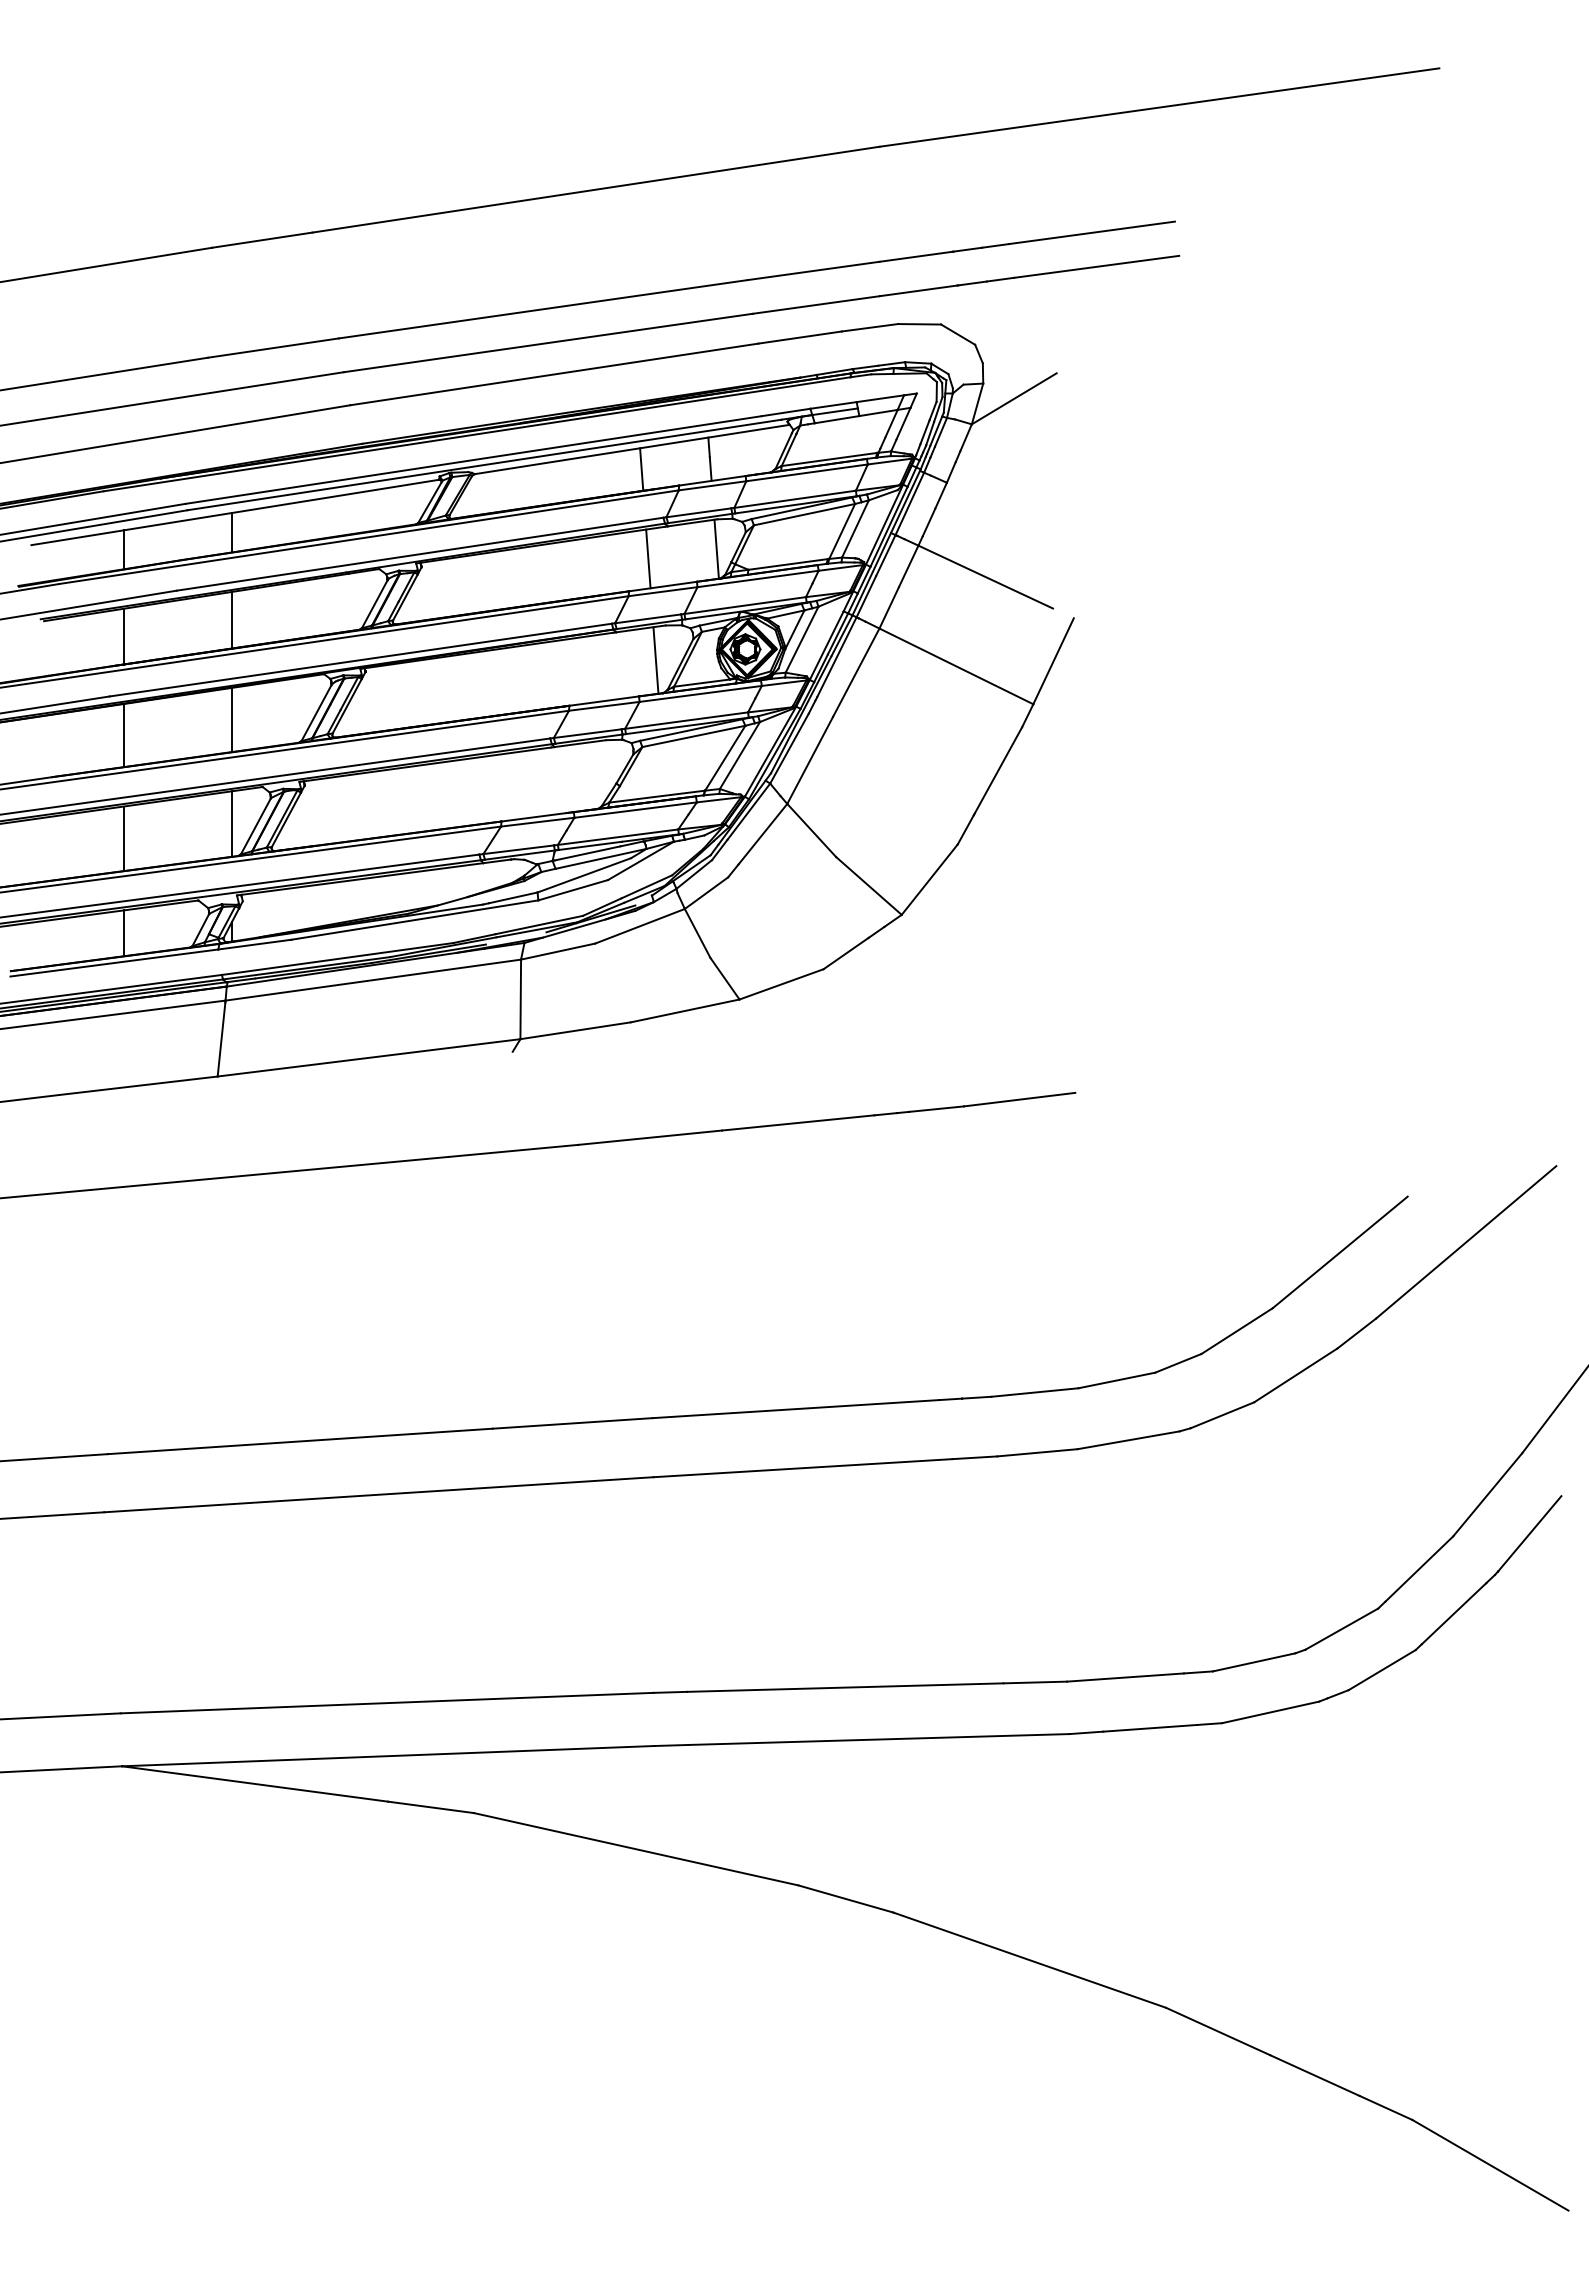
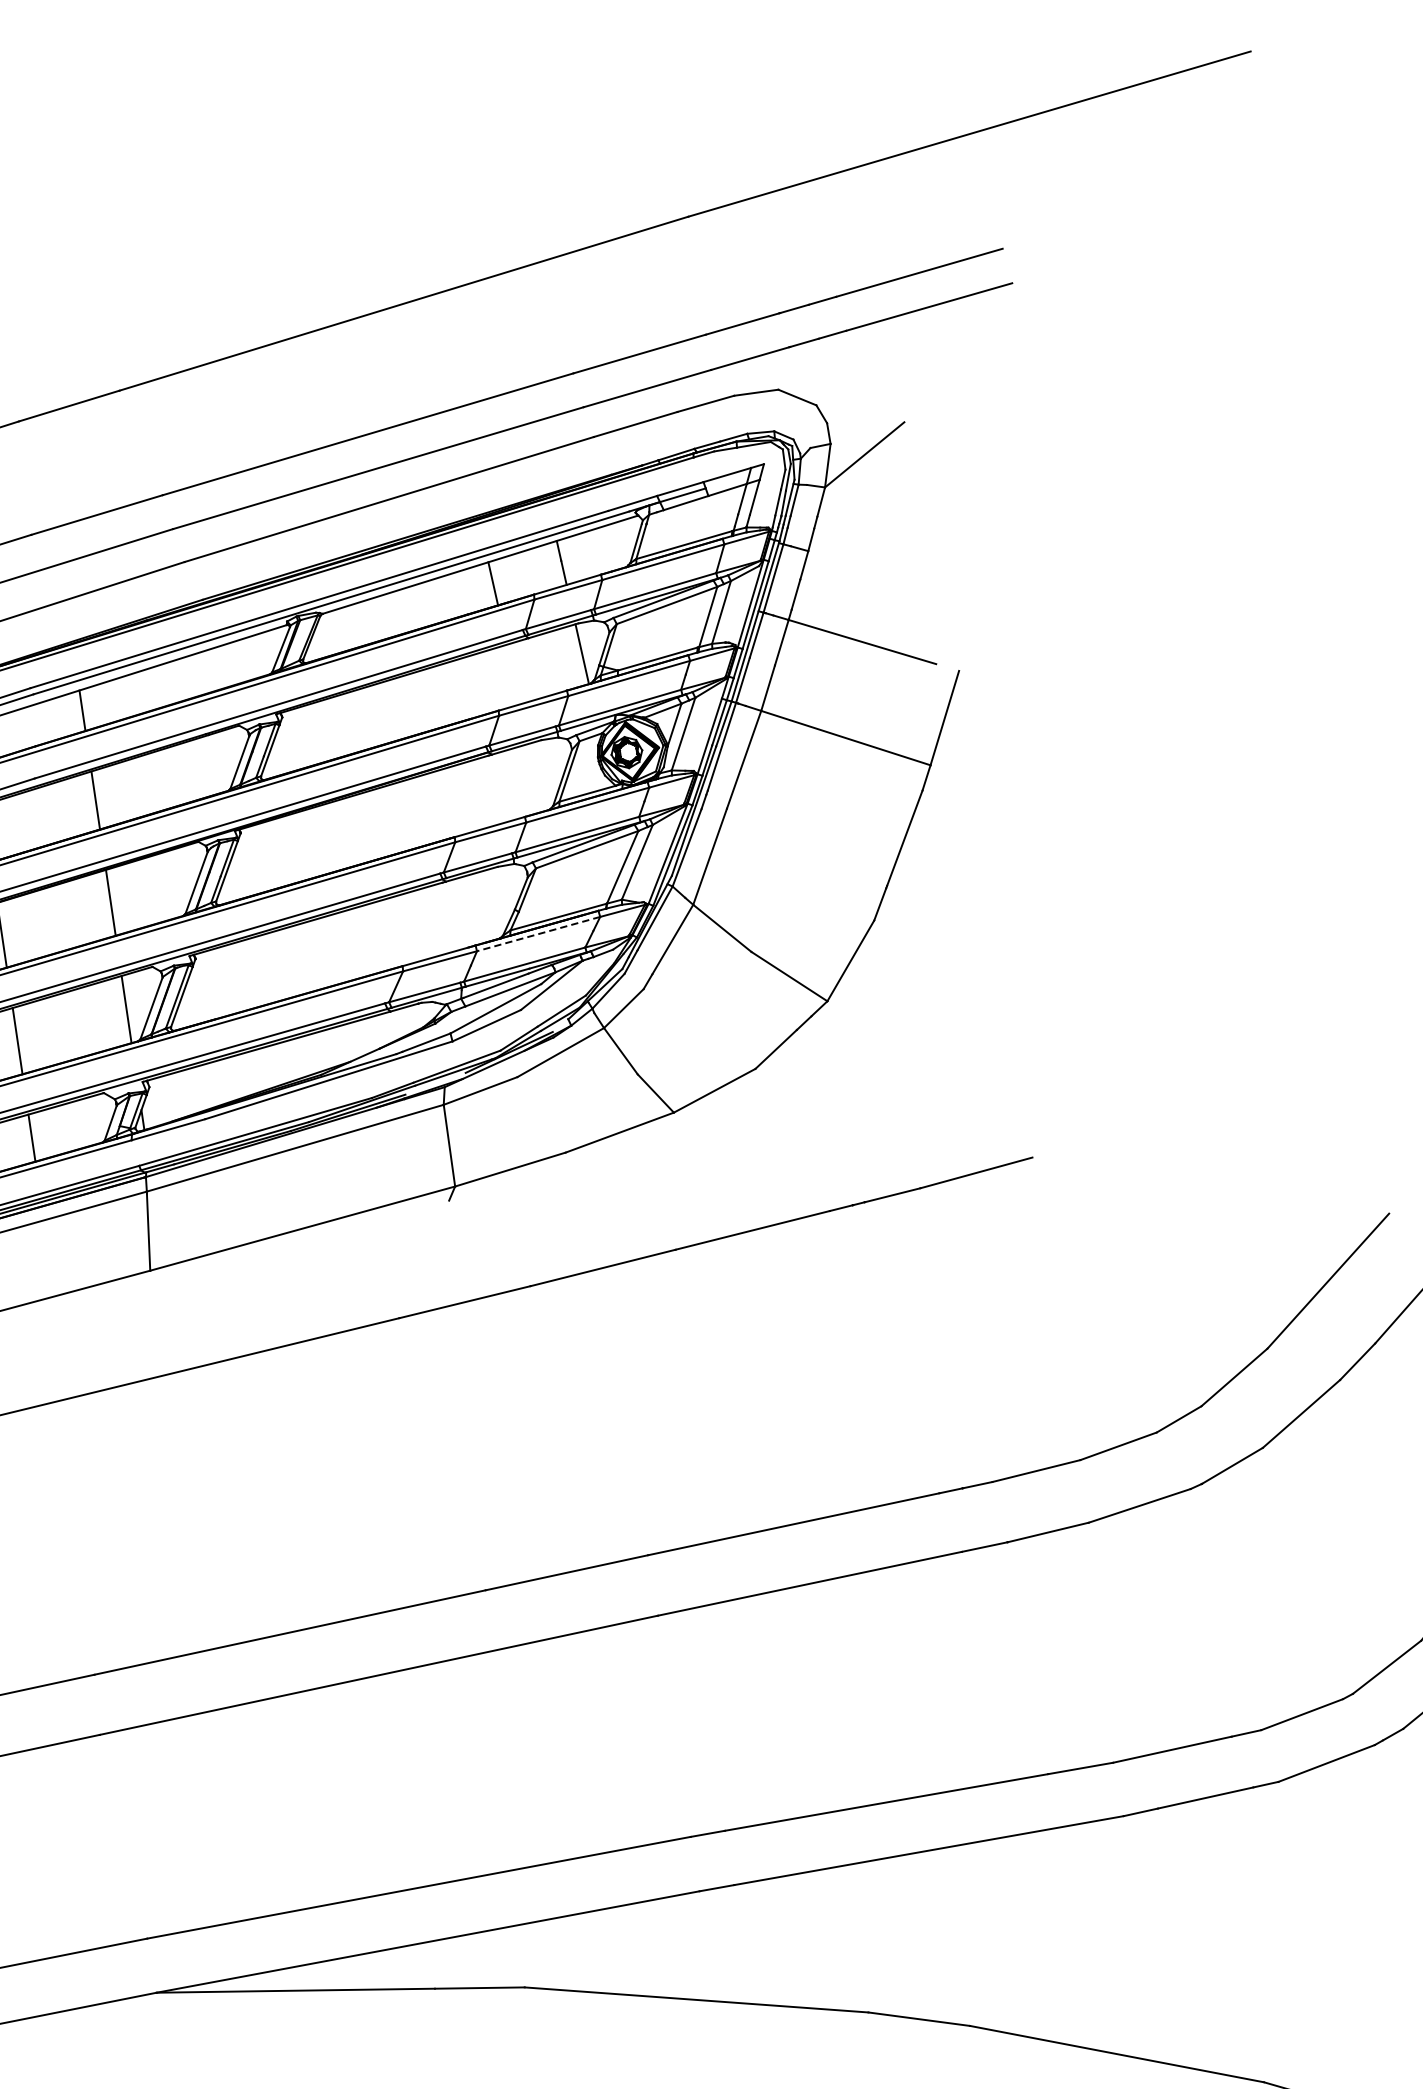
line: (648, 558) -> (513, 674), removed
line: (655, 660) -> (536, 777), removed
line: (635, 810) -> (538, 934), solid -> dashed

